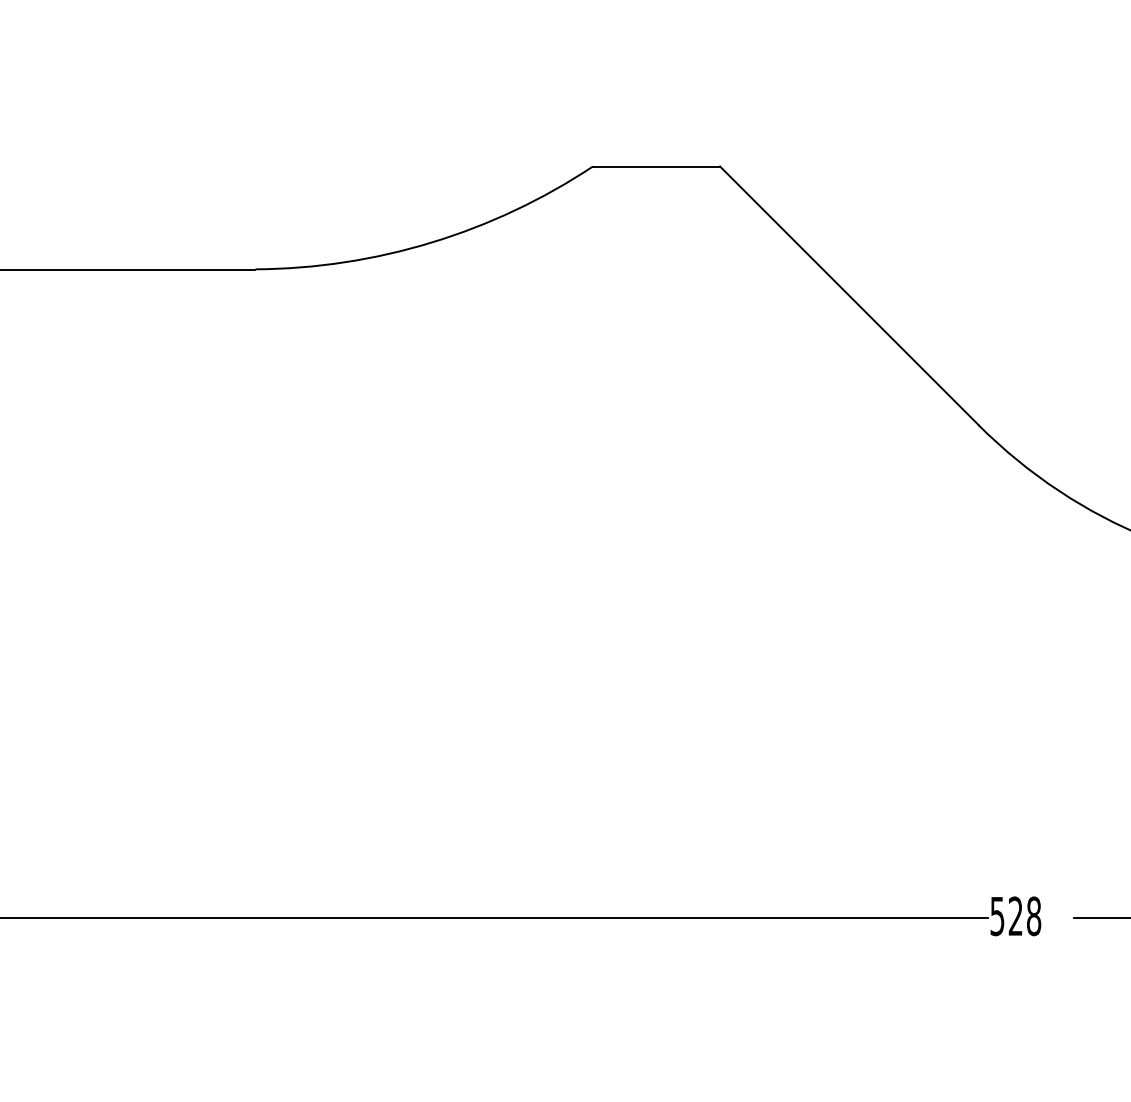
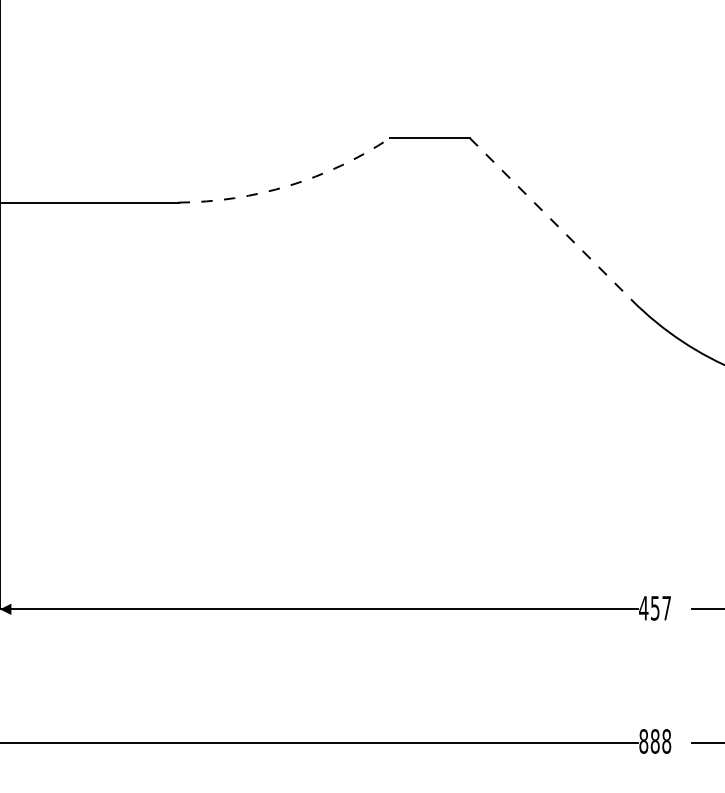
arc: (432, 242) -> (289, 185), solid -> dashed
line: (848, 296) -> (550, 219), solid -> dashed
text: (1016, 915) -> (655, 607), 528 -> 457

